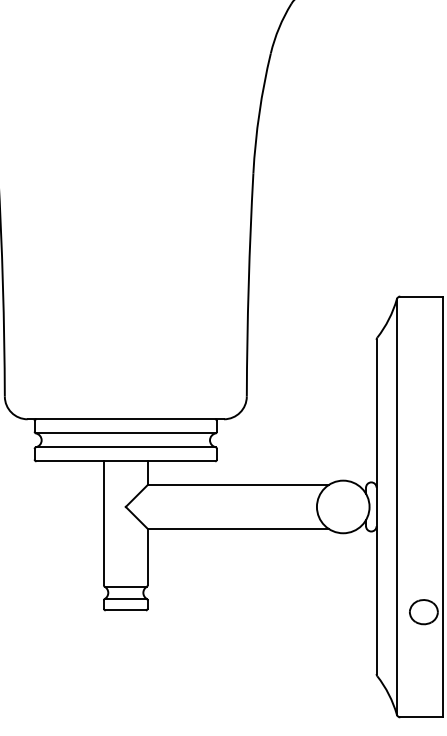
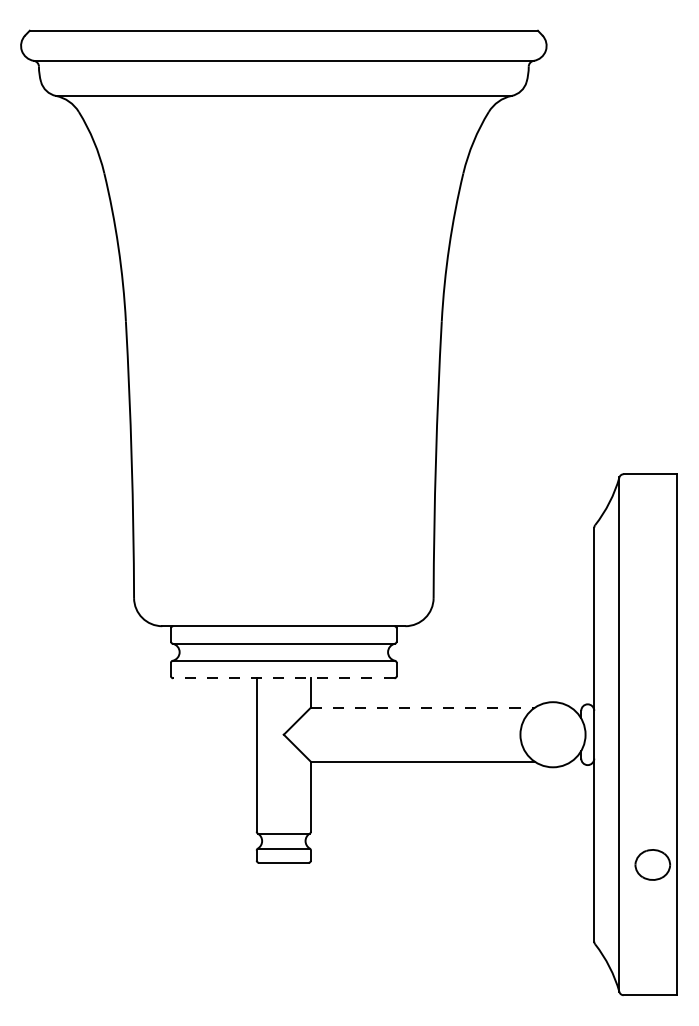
line: (125, 461) -> (283, 678), solid -> dashed
line: (238, 484) -> (423, 707), solid -> dashed

